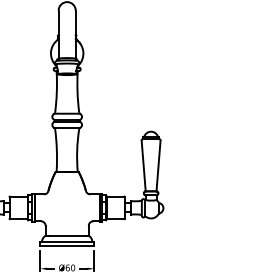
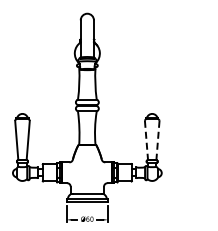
line: (143, 166) -> (146, 140), solid -> dashed
line: (157, 166) -> (157, 140), solid -> dashed

